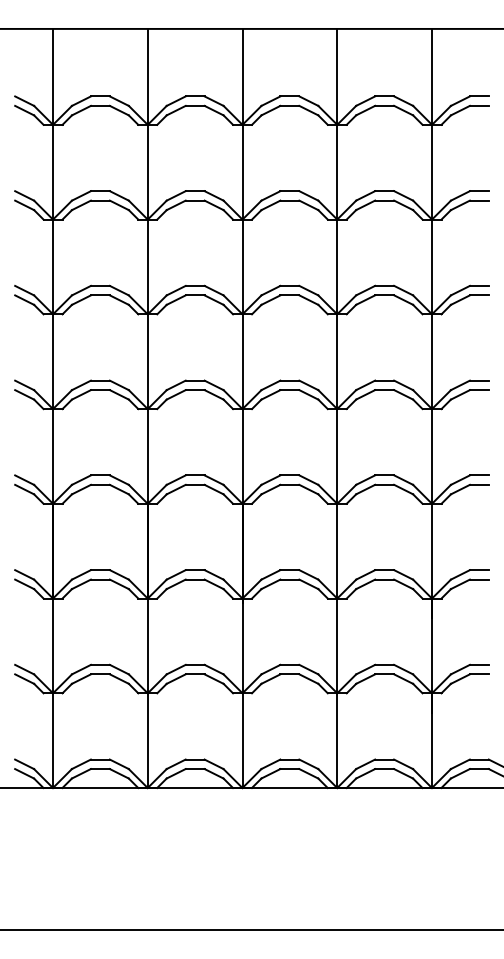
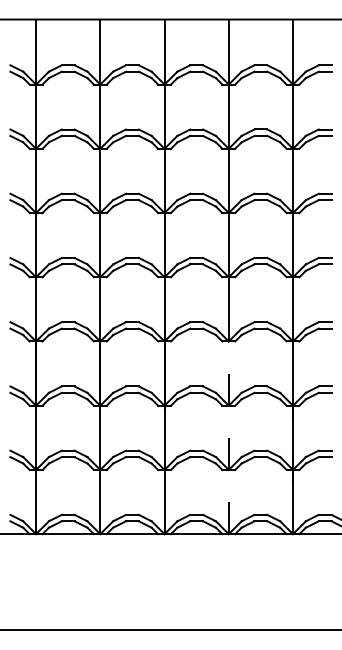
line: (336, 645) -> (228, 437), solid -> dashed

